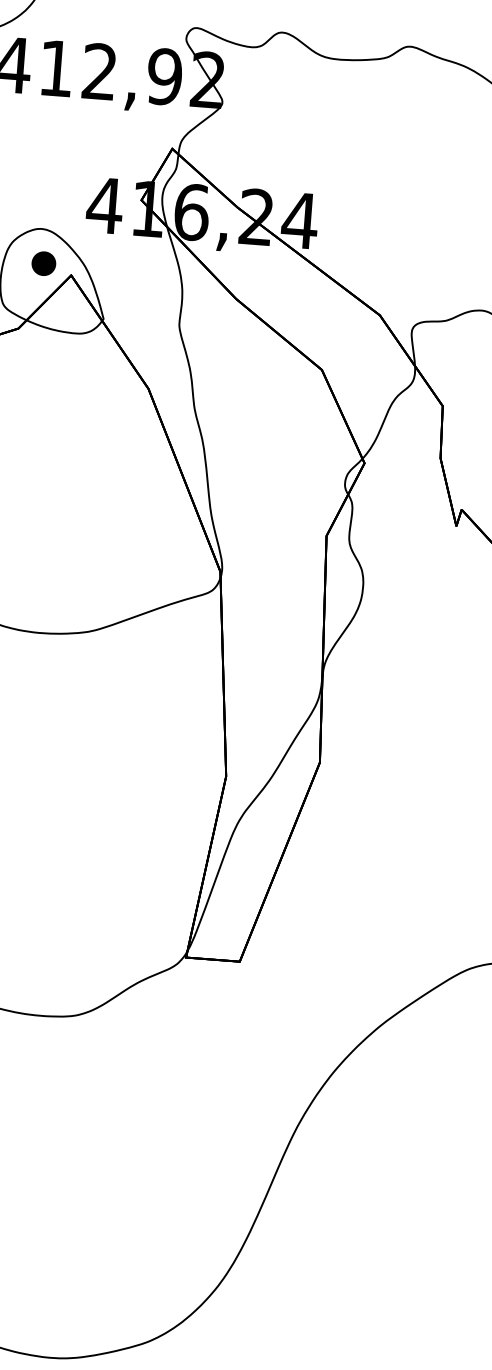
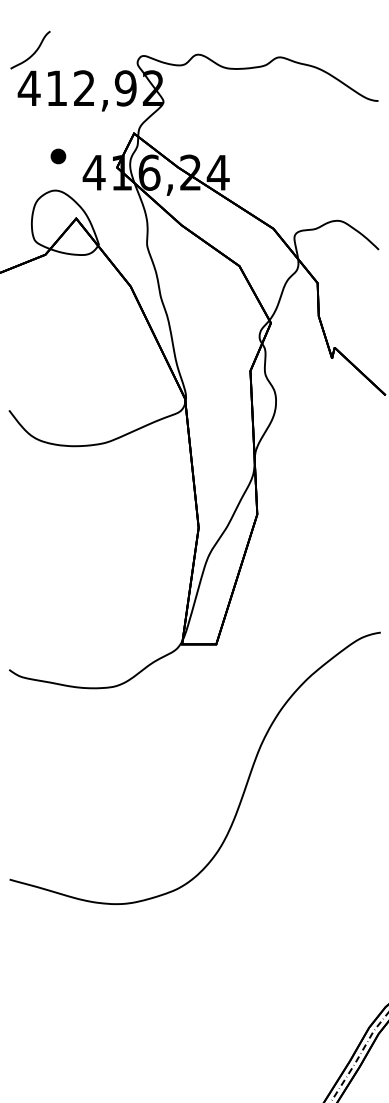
part: (43, 263) -> (58, 156), moved

